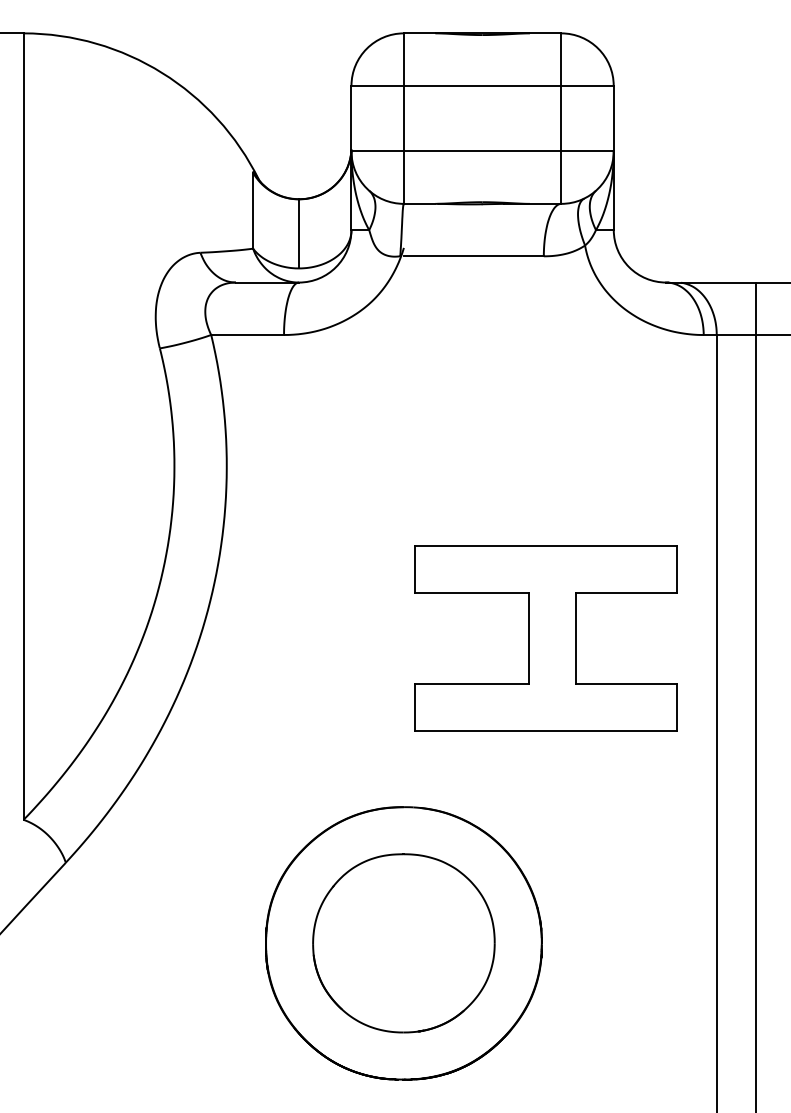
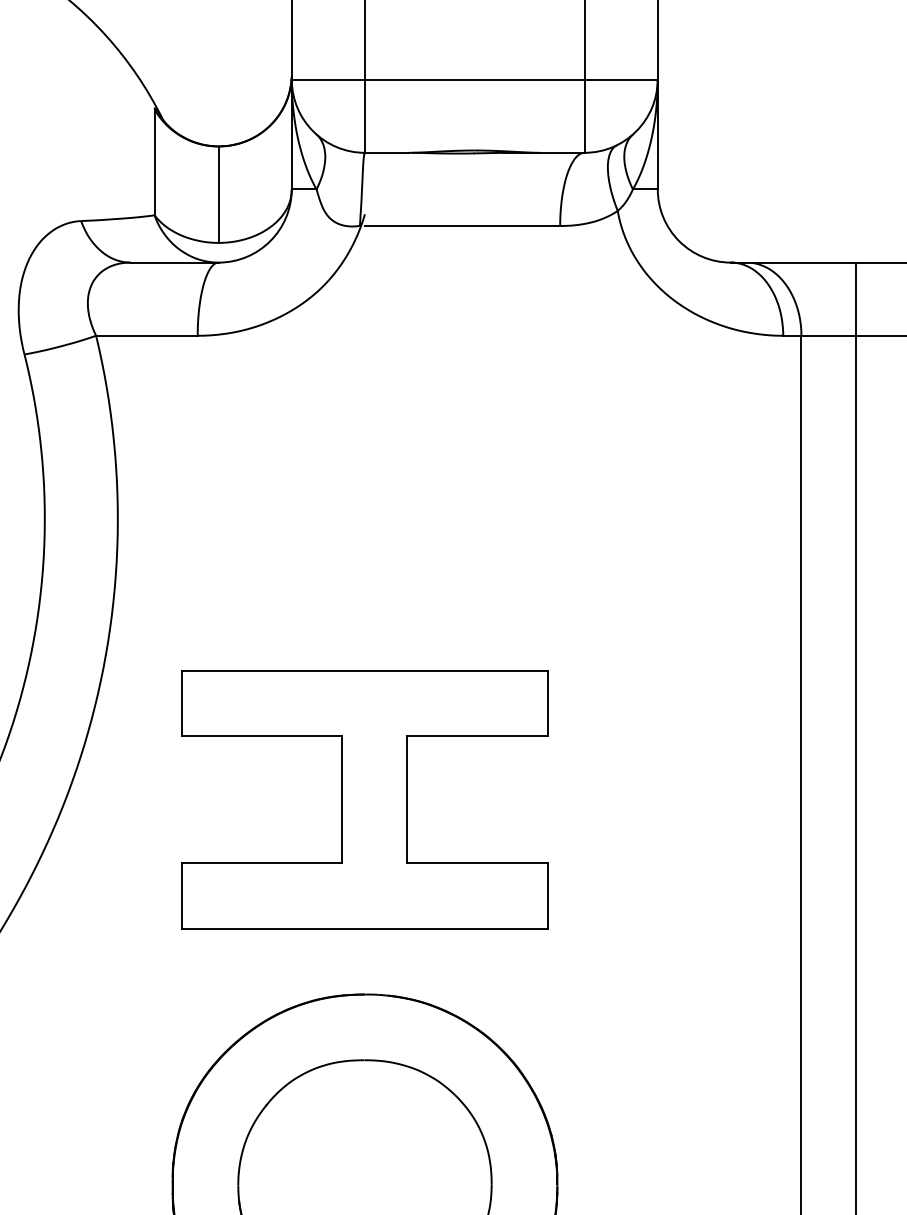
part: (545, 638) -> (364, 799), moved

